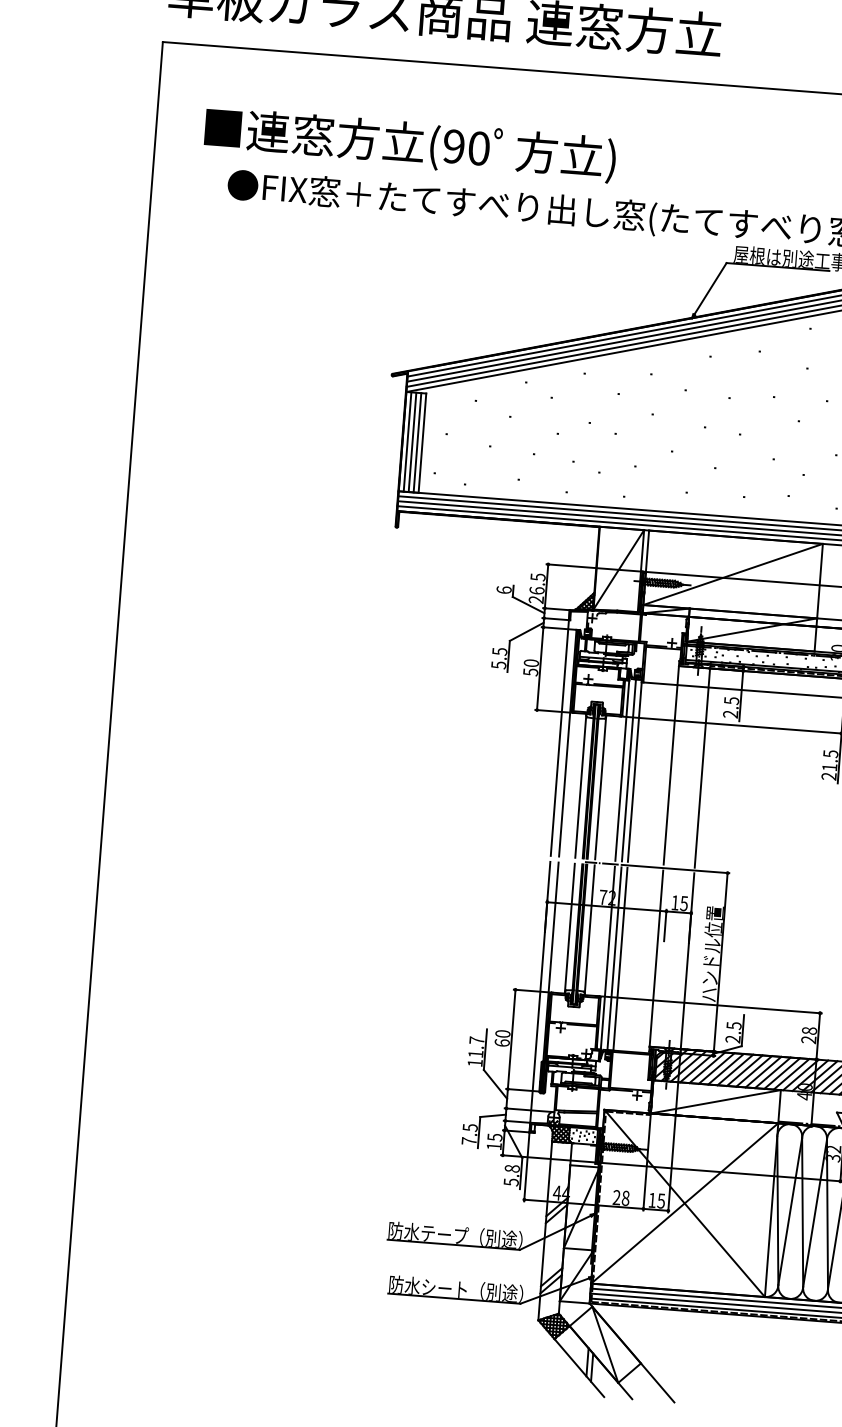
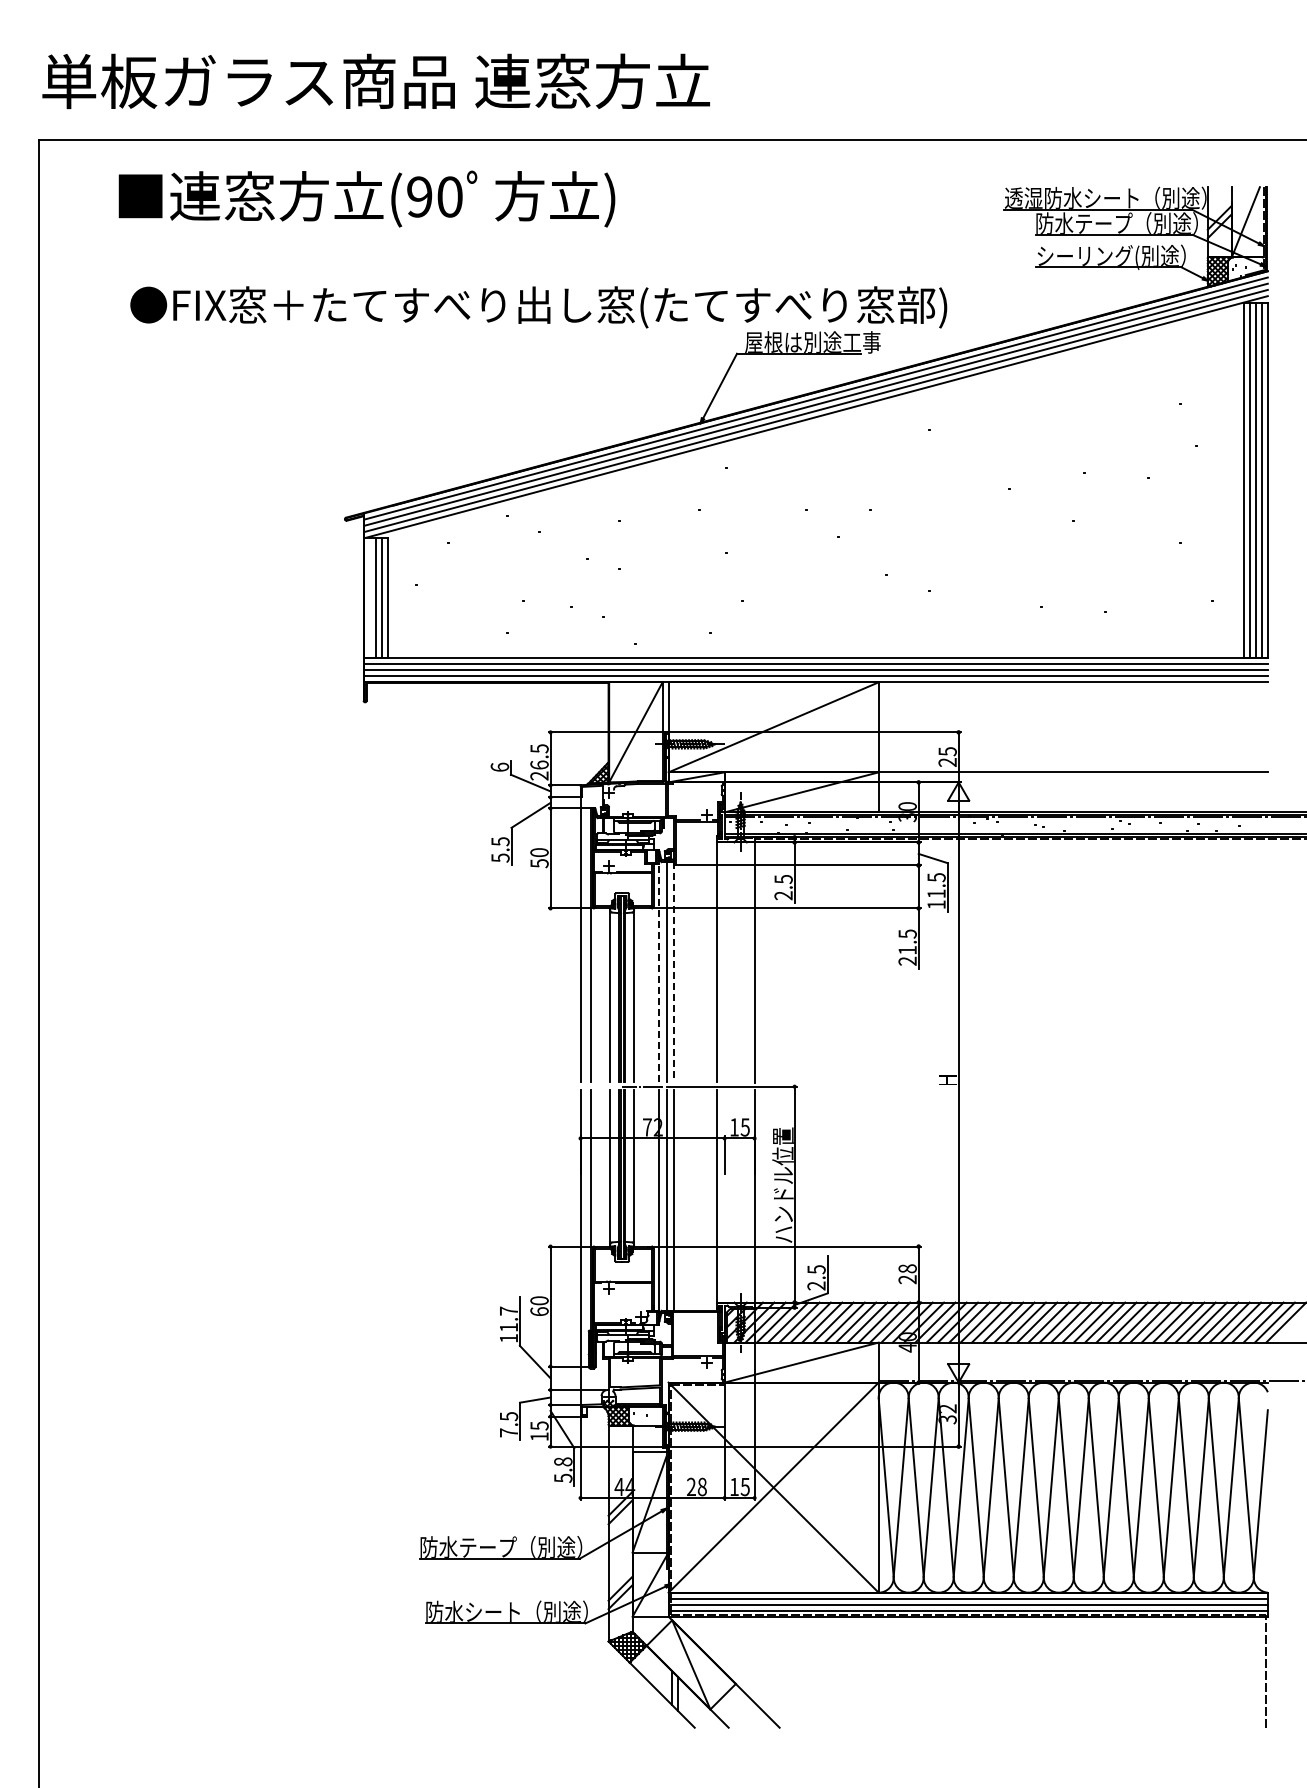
text: (409, 144) -> (366, 198), moved
line: (407, 442) -> (370, 598), removed
line: (622, 764) -> (658, 966), solid -> dashed
line: (634, 770) -> (673, 972), solid -> dashed

